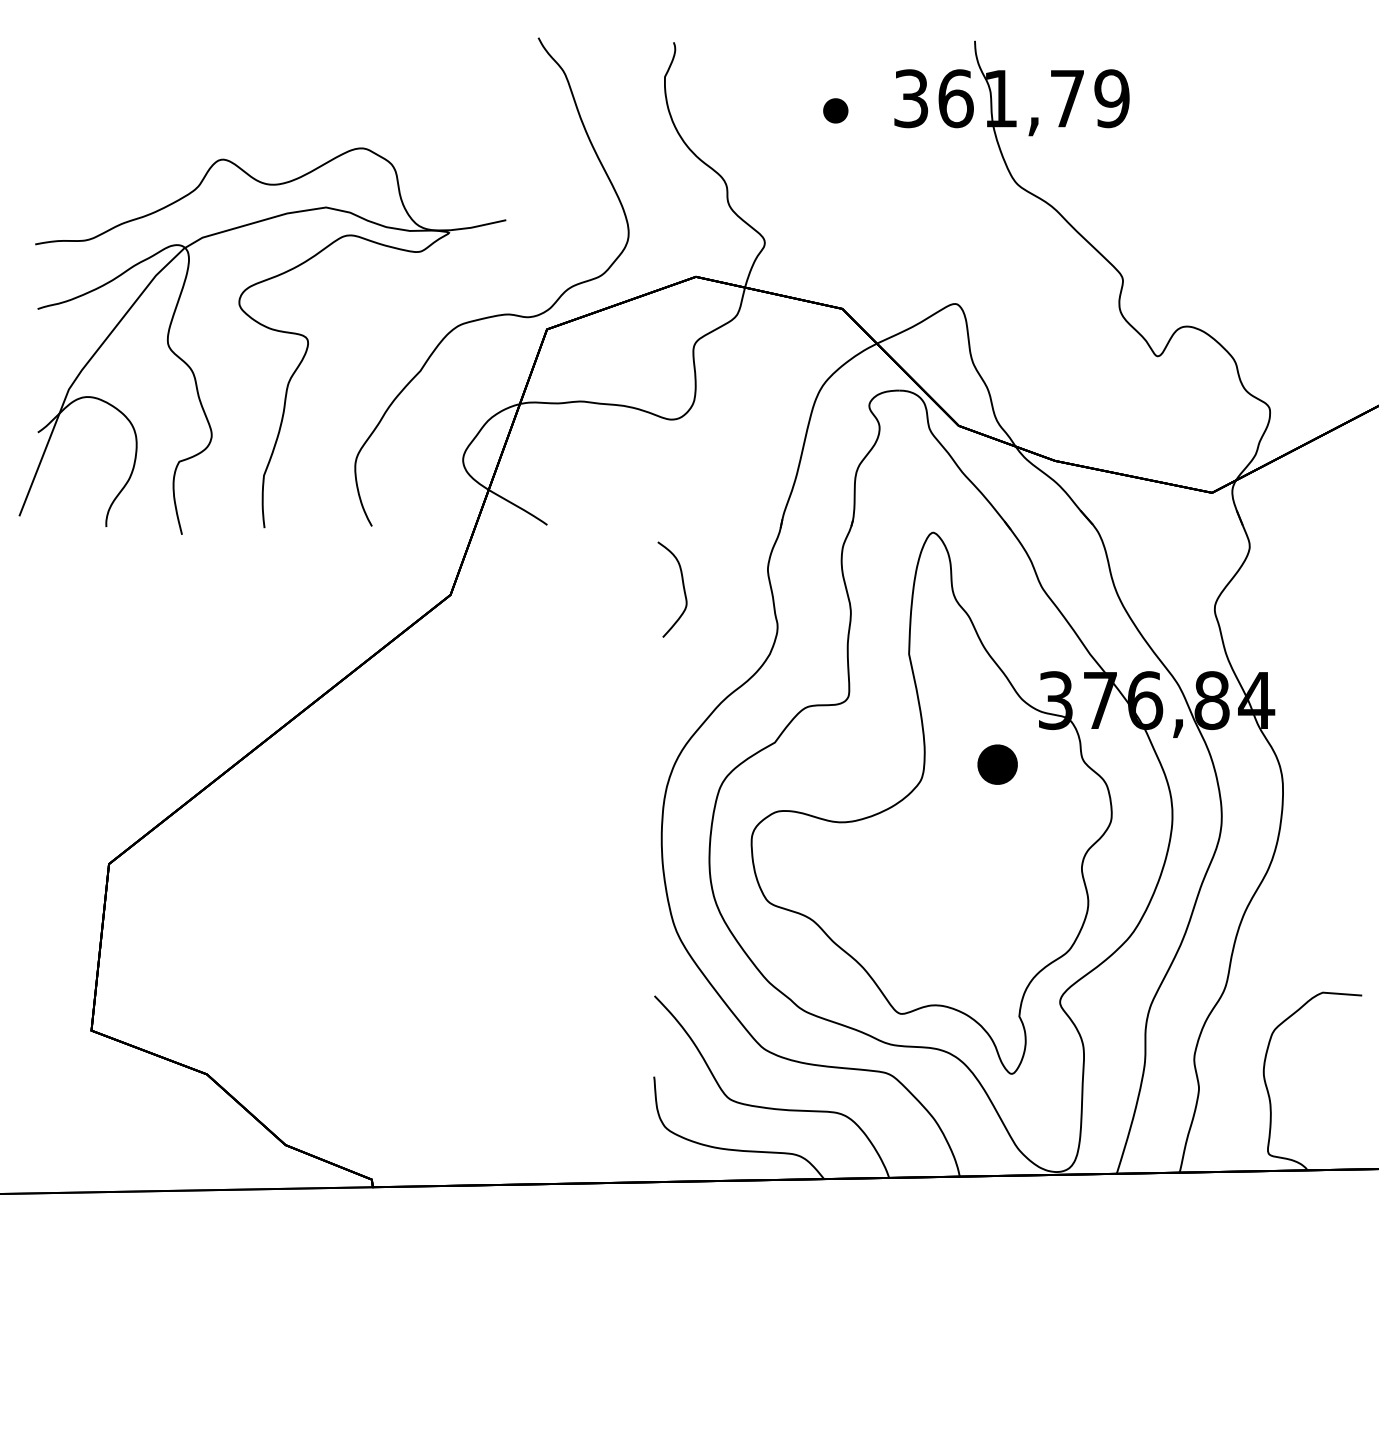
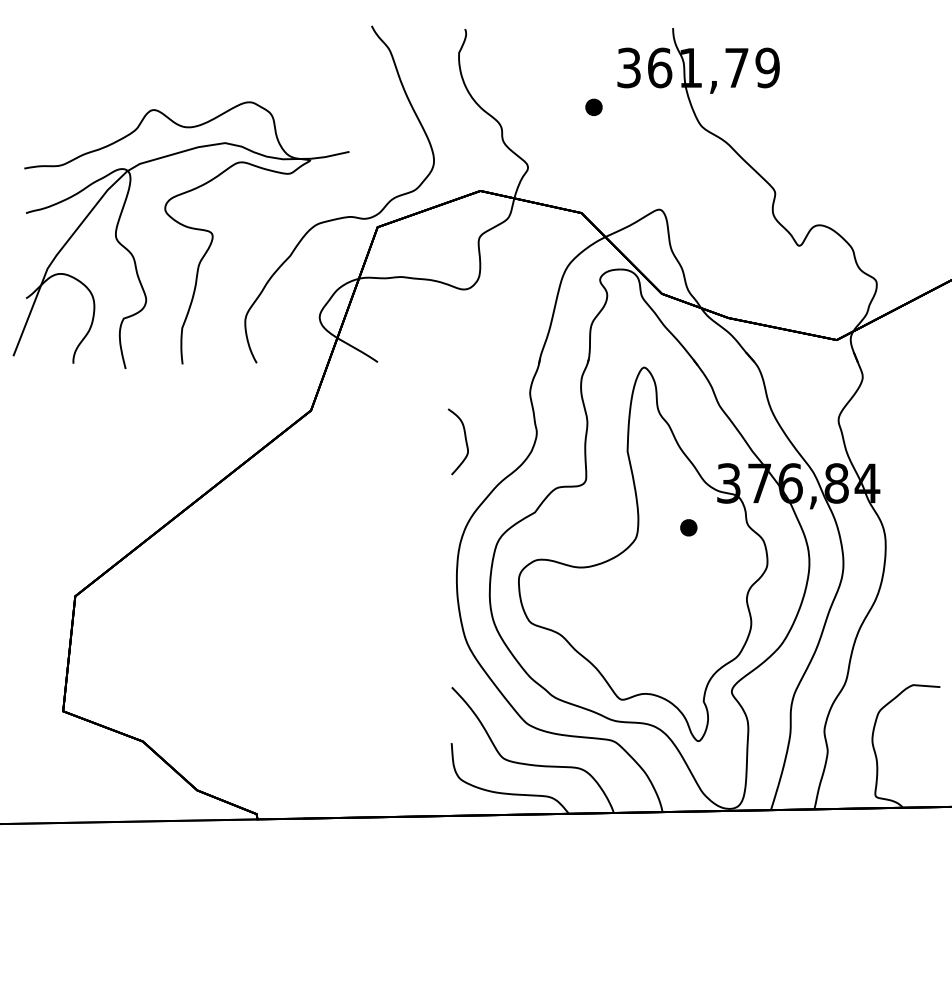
part: (835, 109) -> (593, 106), moved
curve: (682, 589) -> (465, 441), moved
part: (997, 764) -> (688, 527), size x0.62

